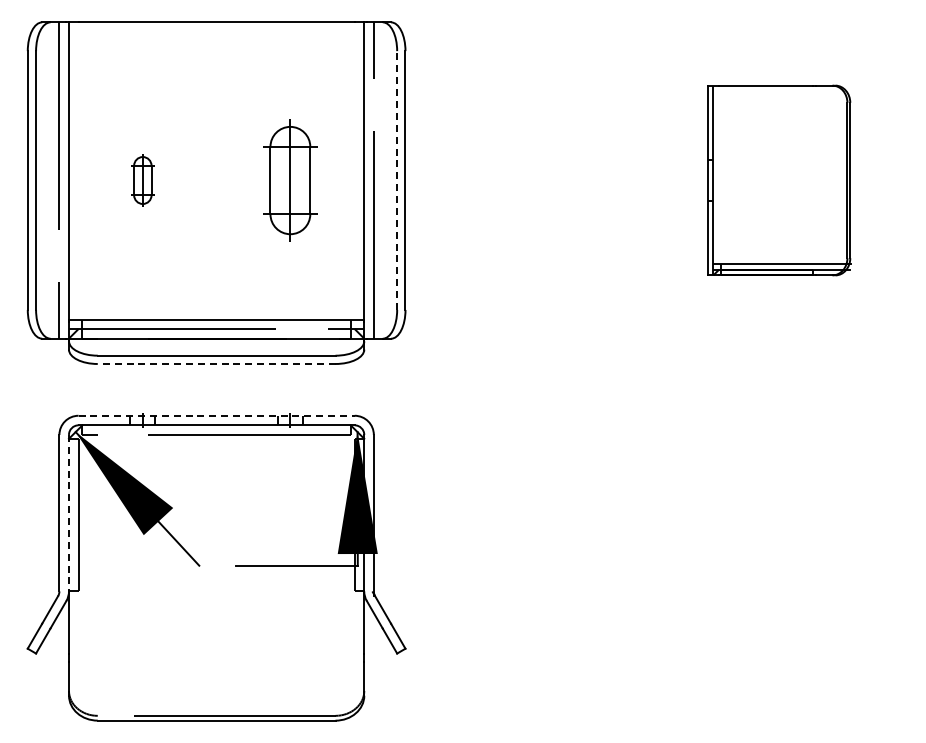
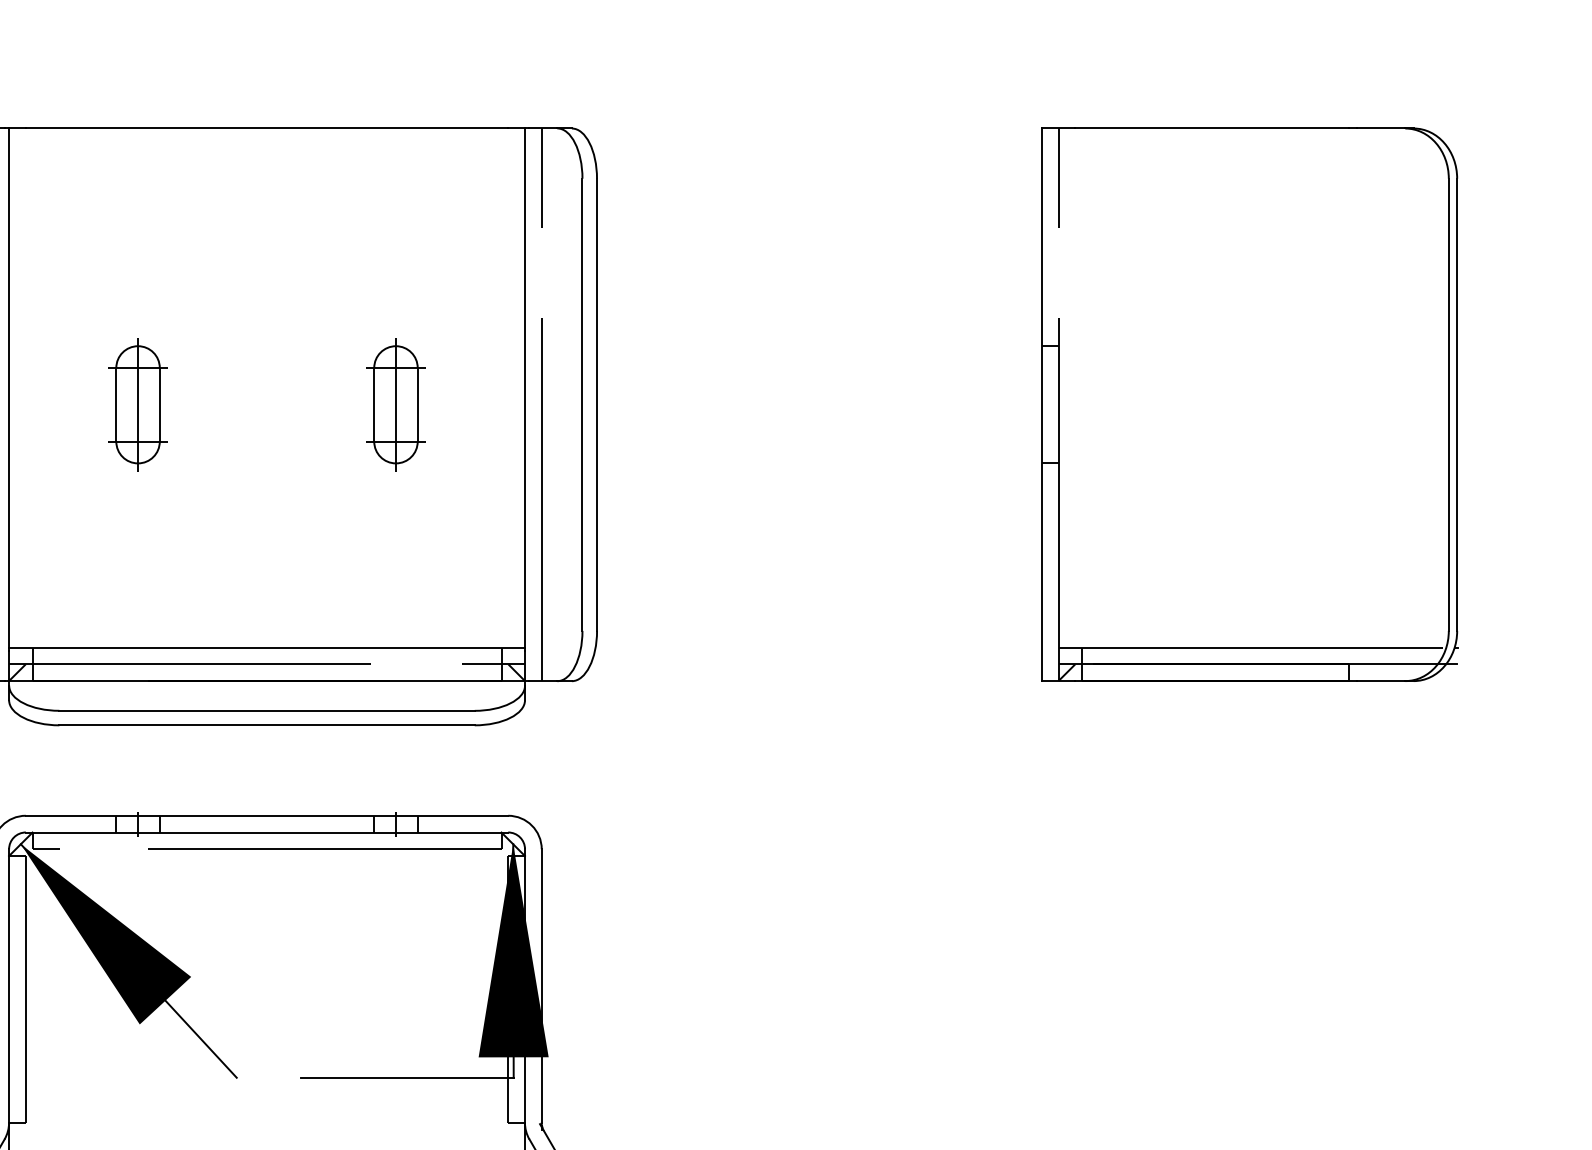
part: (142, 180) -> (137, 404), size x1.43
part: (290, 180) -> (396, 404), size x0.62
line: (397, 180) -> (583, 404), dashed -> solid
part: (778, 180) -> (1248, 404), size x1.67
line: (216, 364) -> (266, 726), dashed -> solid
line: (217, 415) -> (268, 815), dashed -> solid
line: (68, 513) -> (8, 986), dashed -> solid

